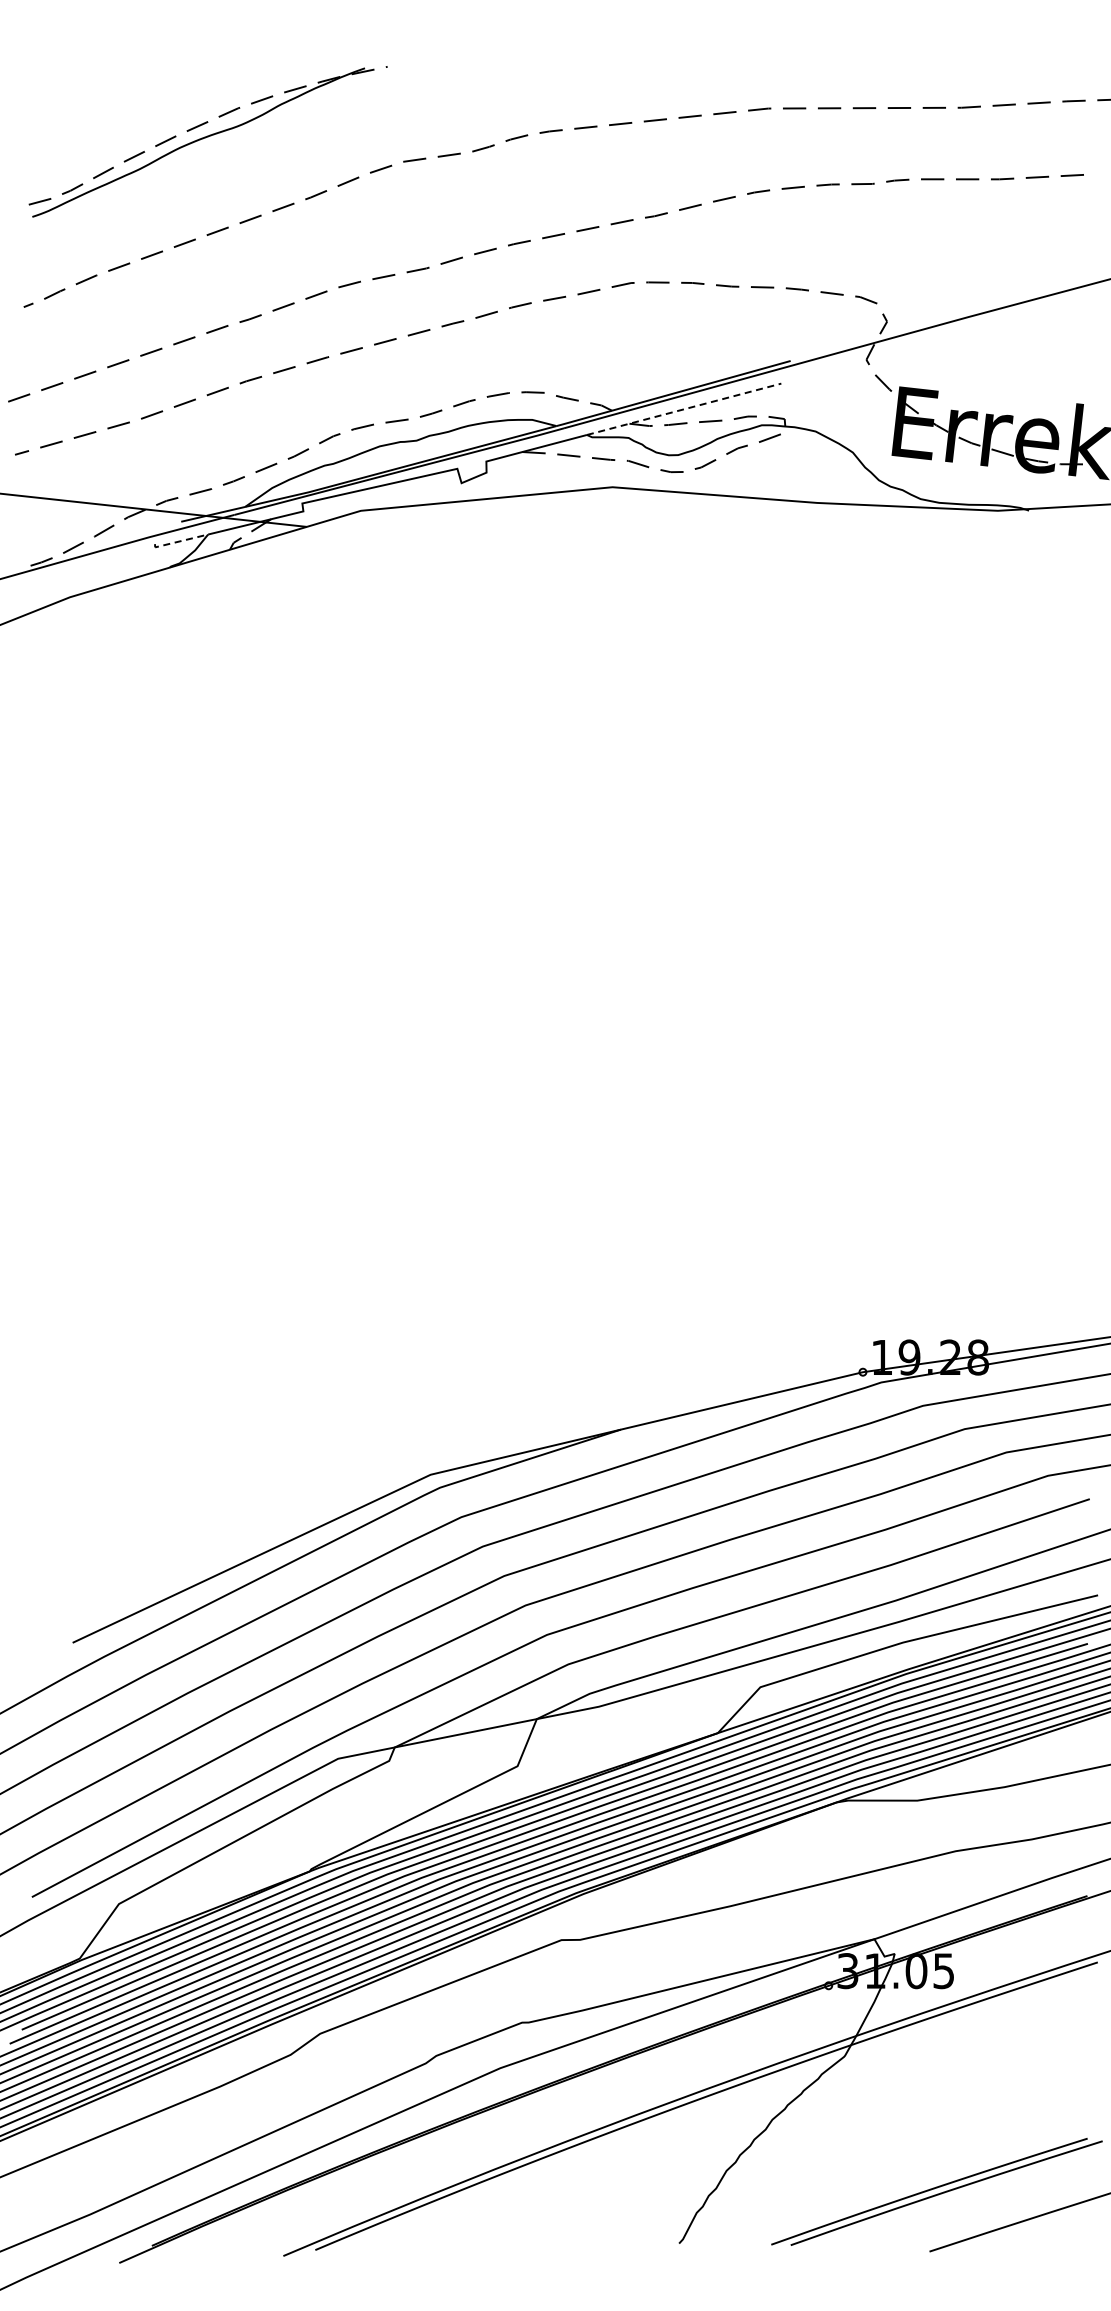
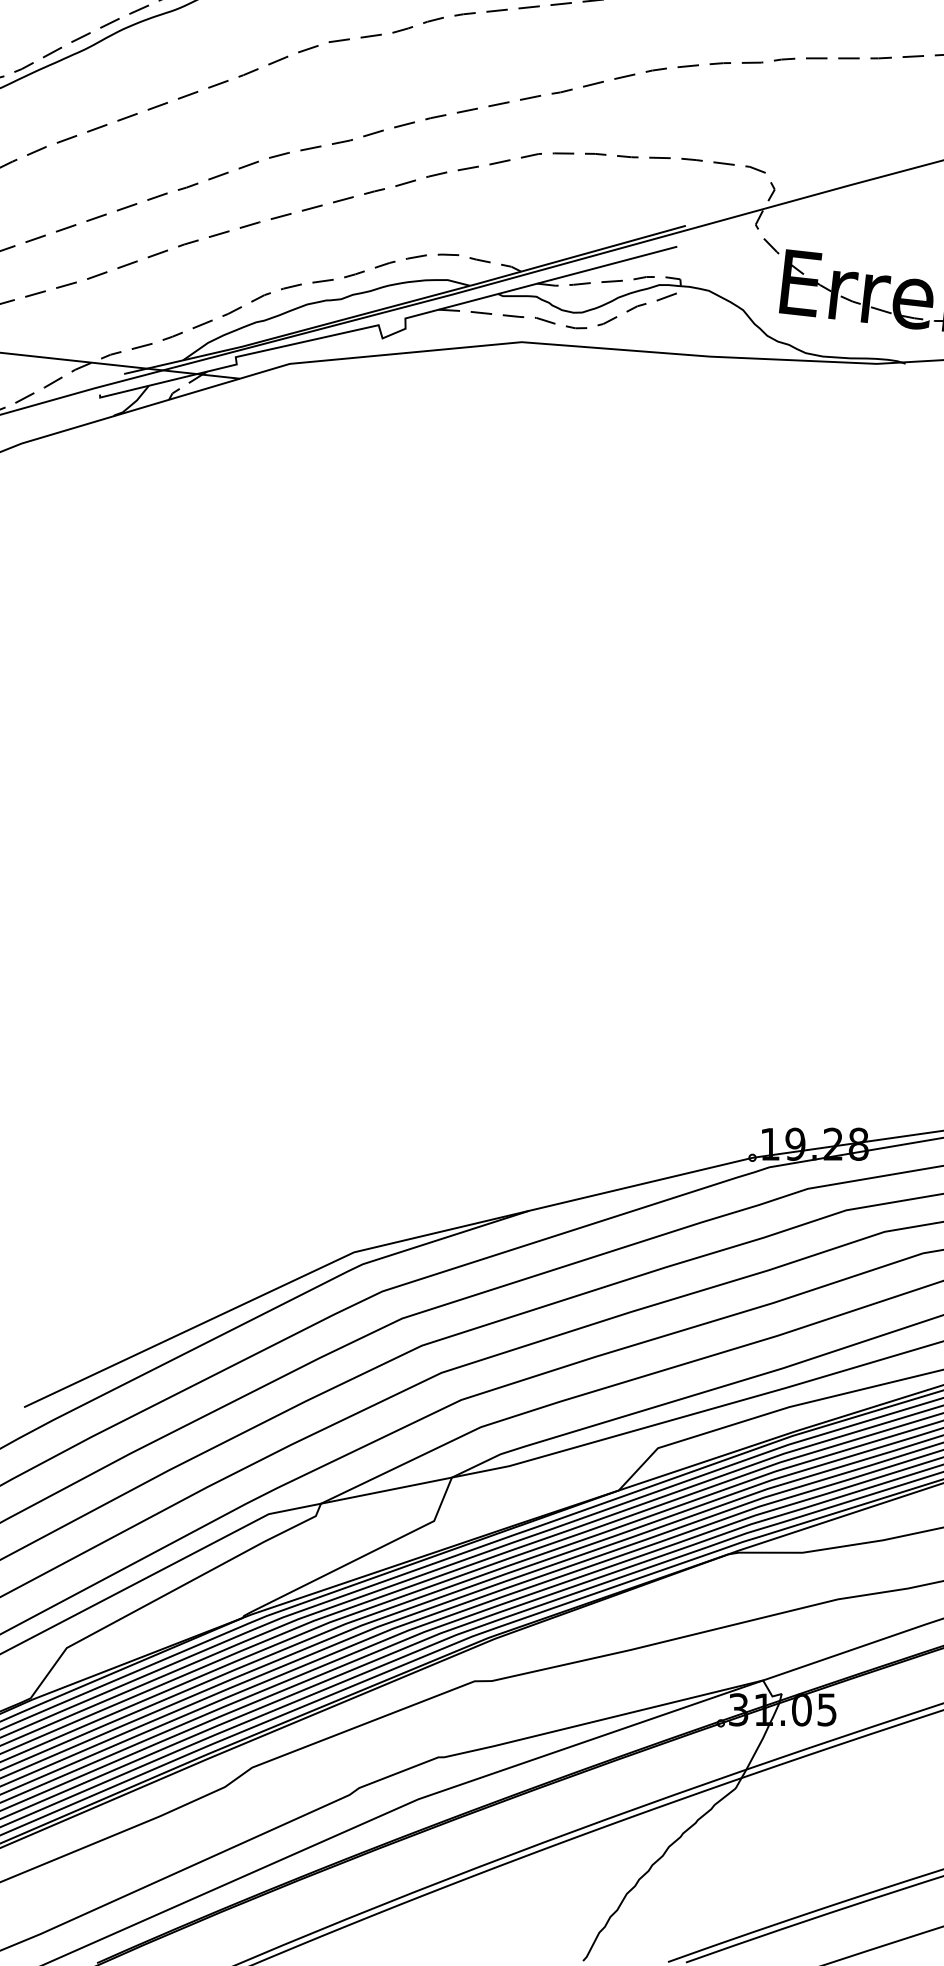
line: (684, 409) -> (588, 270), dashed -> solid
line: (179, 541) -> (122, 392), dashed -> solid

